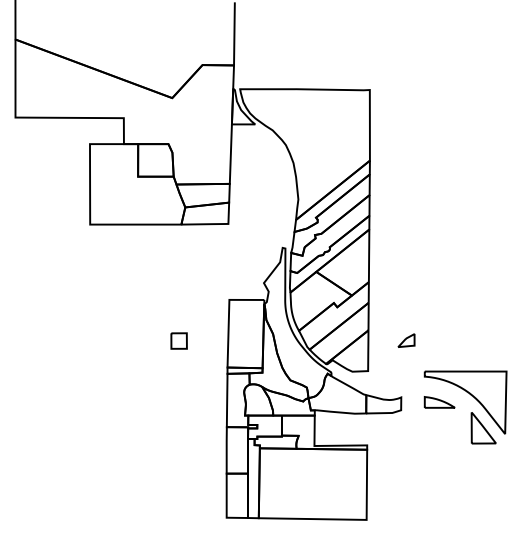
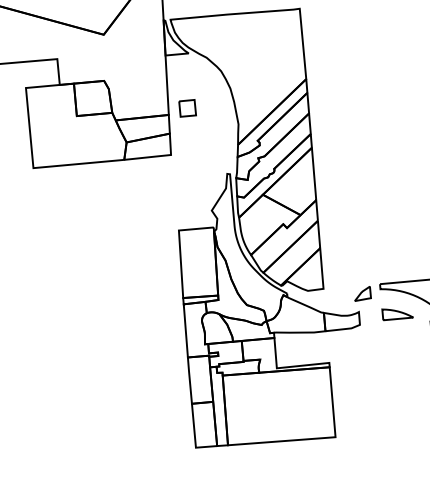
part: (178, 340) -> (186, 107), moved
part: (406, 340) -> (362, 293), moved

